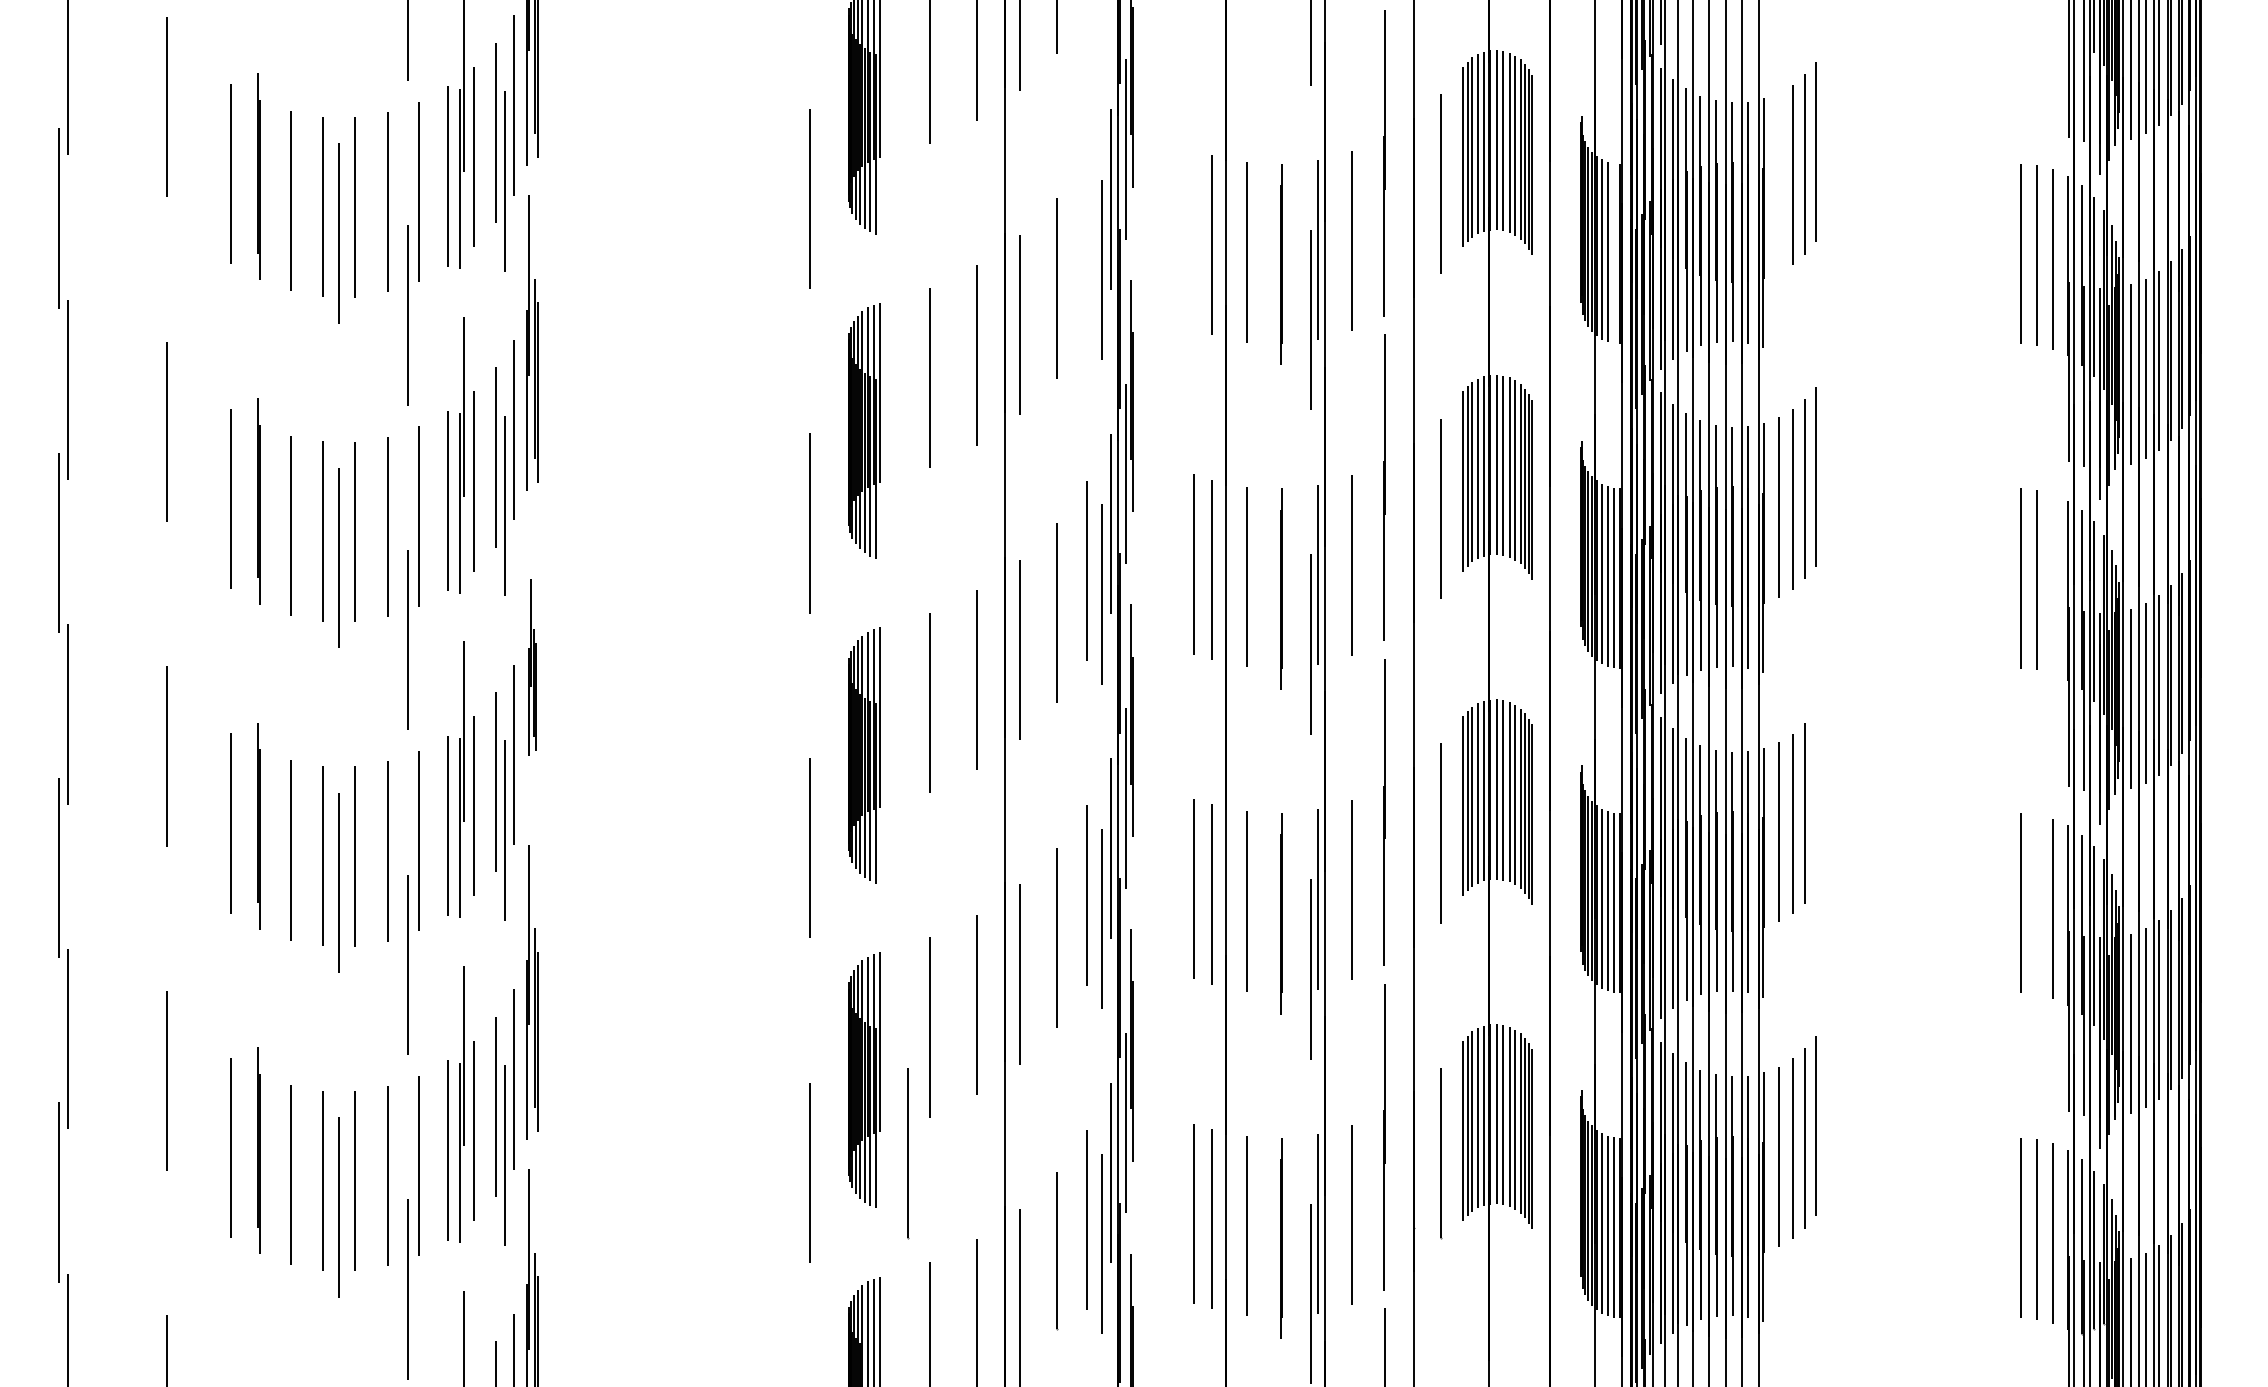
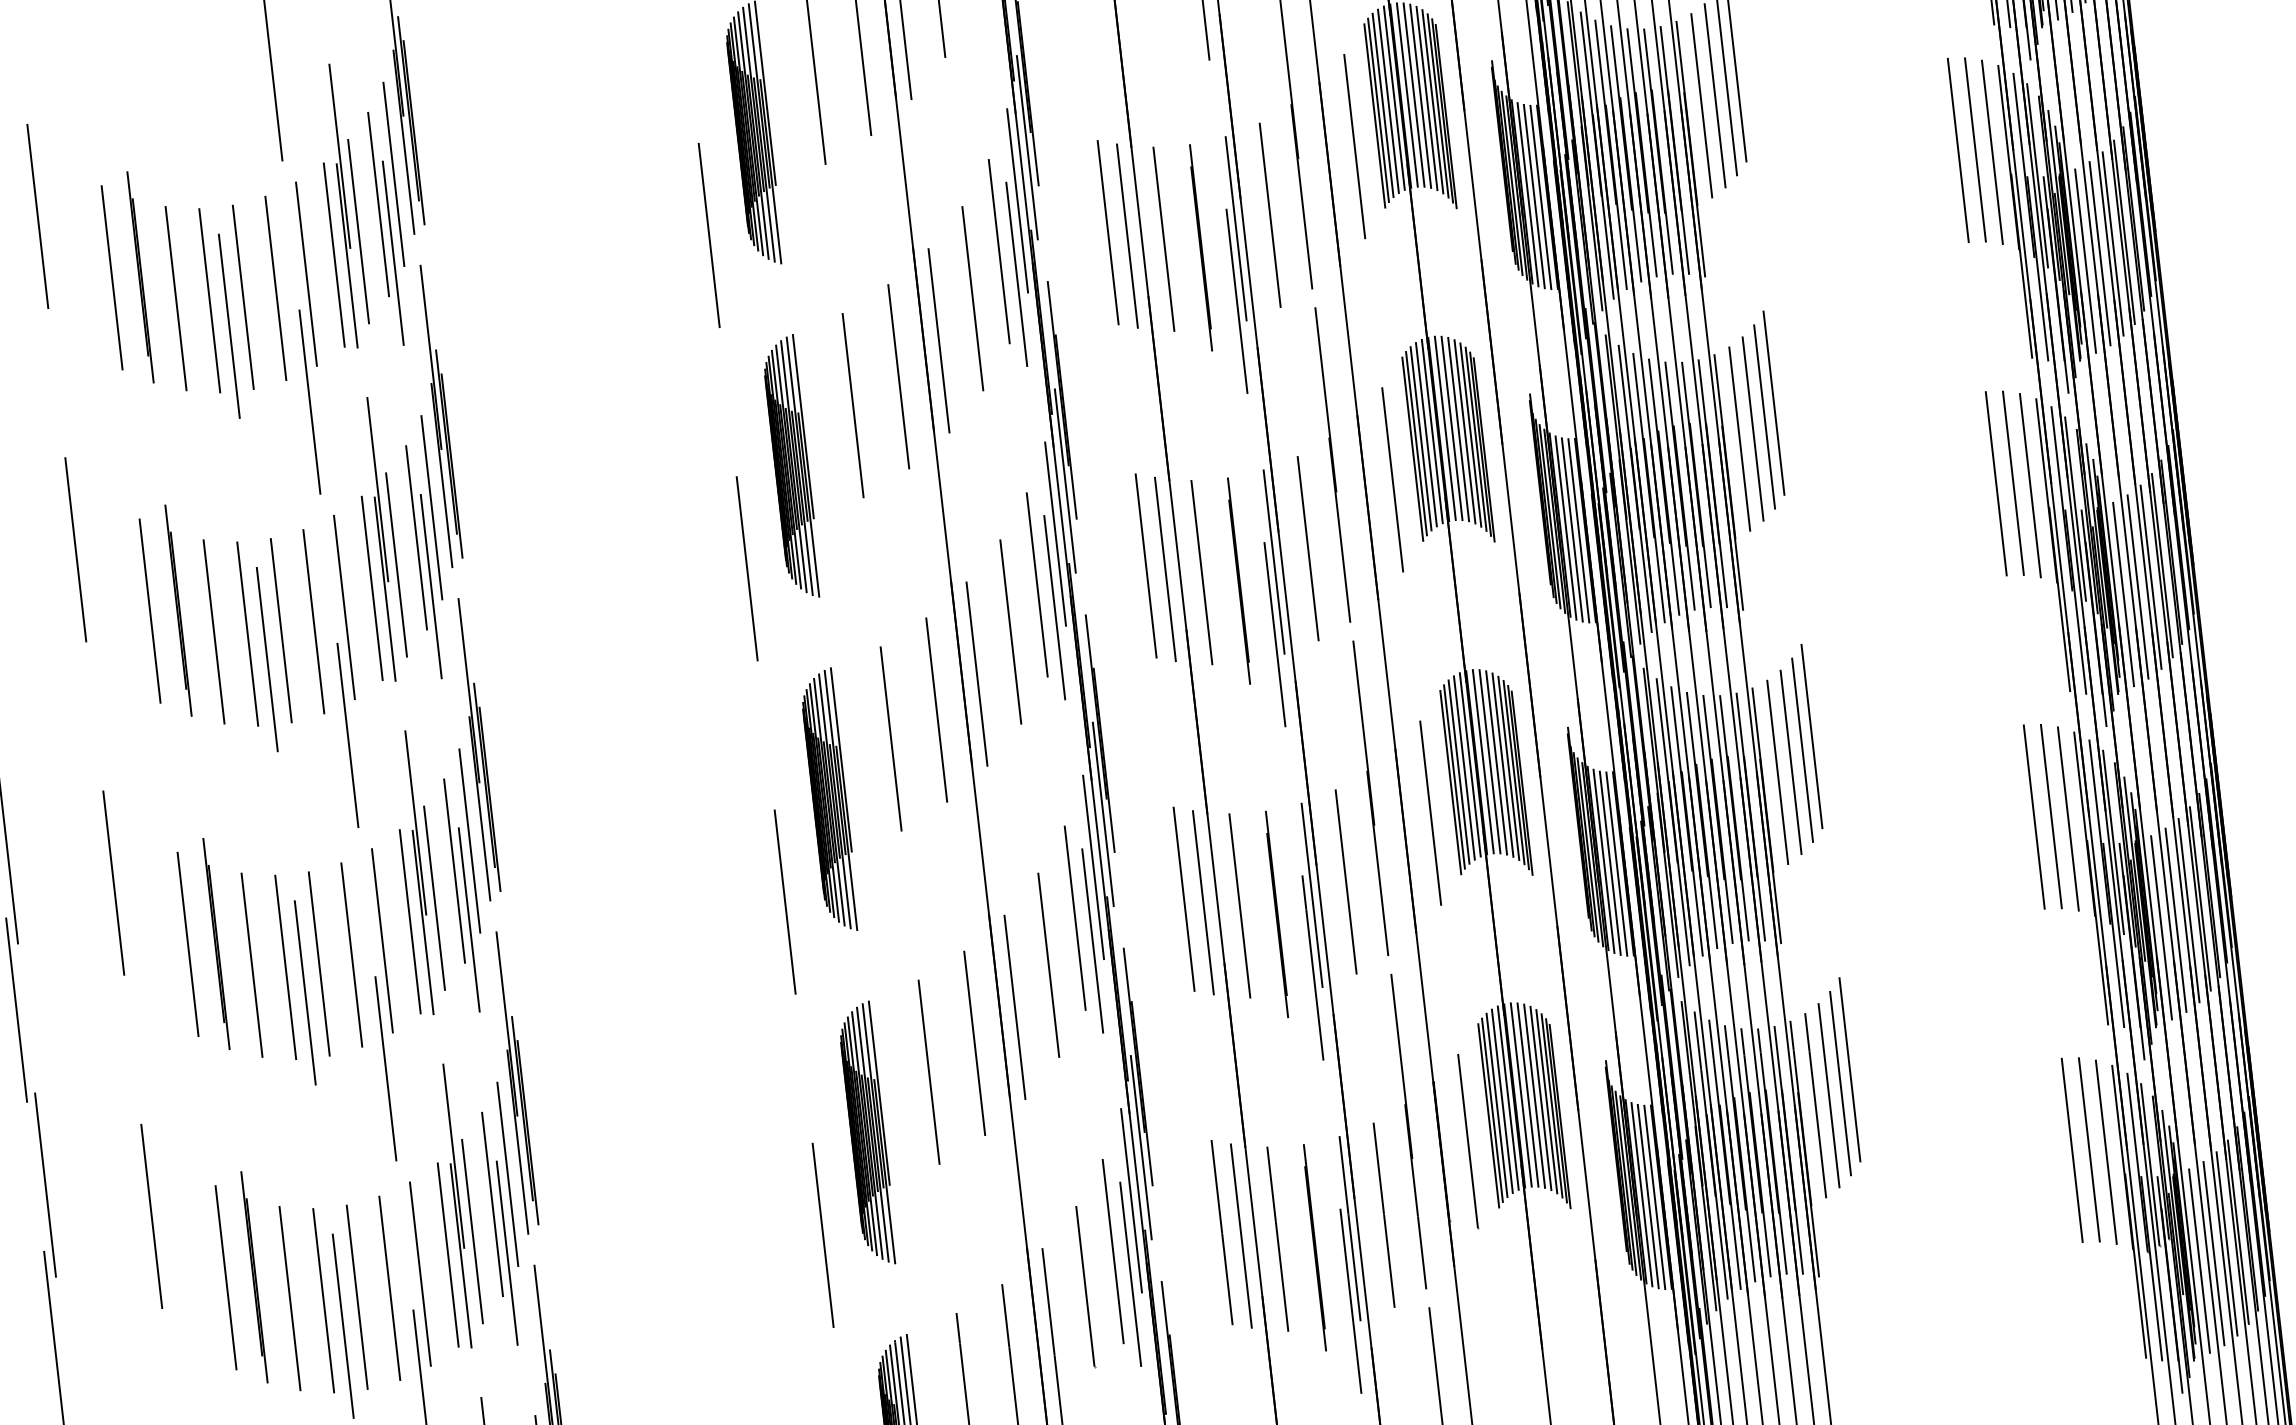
line: (1778, 182) -> (1701, 105), added
line: (1194, 239) -> (1108, 232), added
line: (1087, 245) -> (999, 250), added
line: (1614, 253) -> (1541, 197), added
line: (2053, 583) -> (2030, 484), added
part: (532, 667) -> (478, 749), size x1.67
line: (1815, 801) -> (1811, 736), added
line: (2037, 904) -> (2051, 816), added
line: (908, 1153) -> (921, 1204), removed

